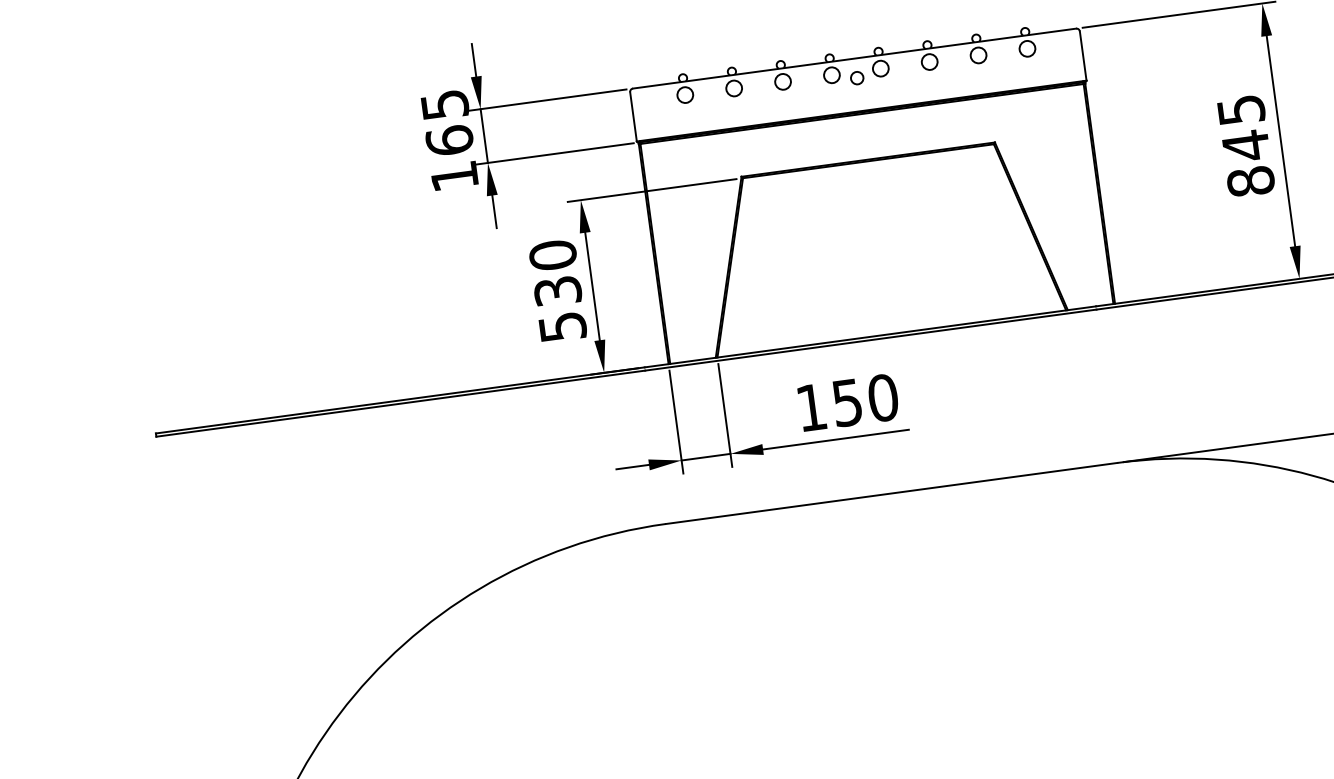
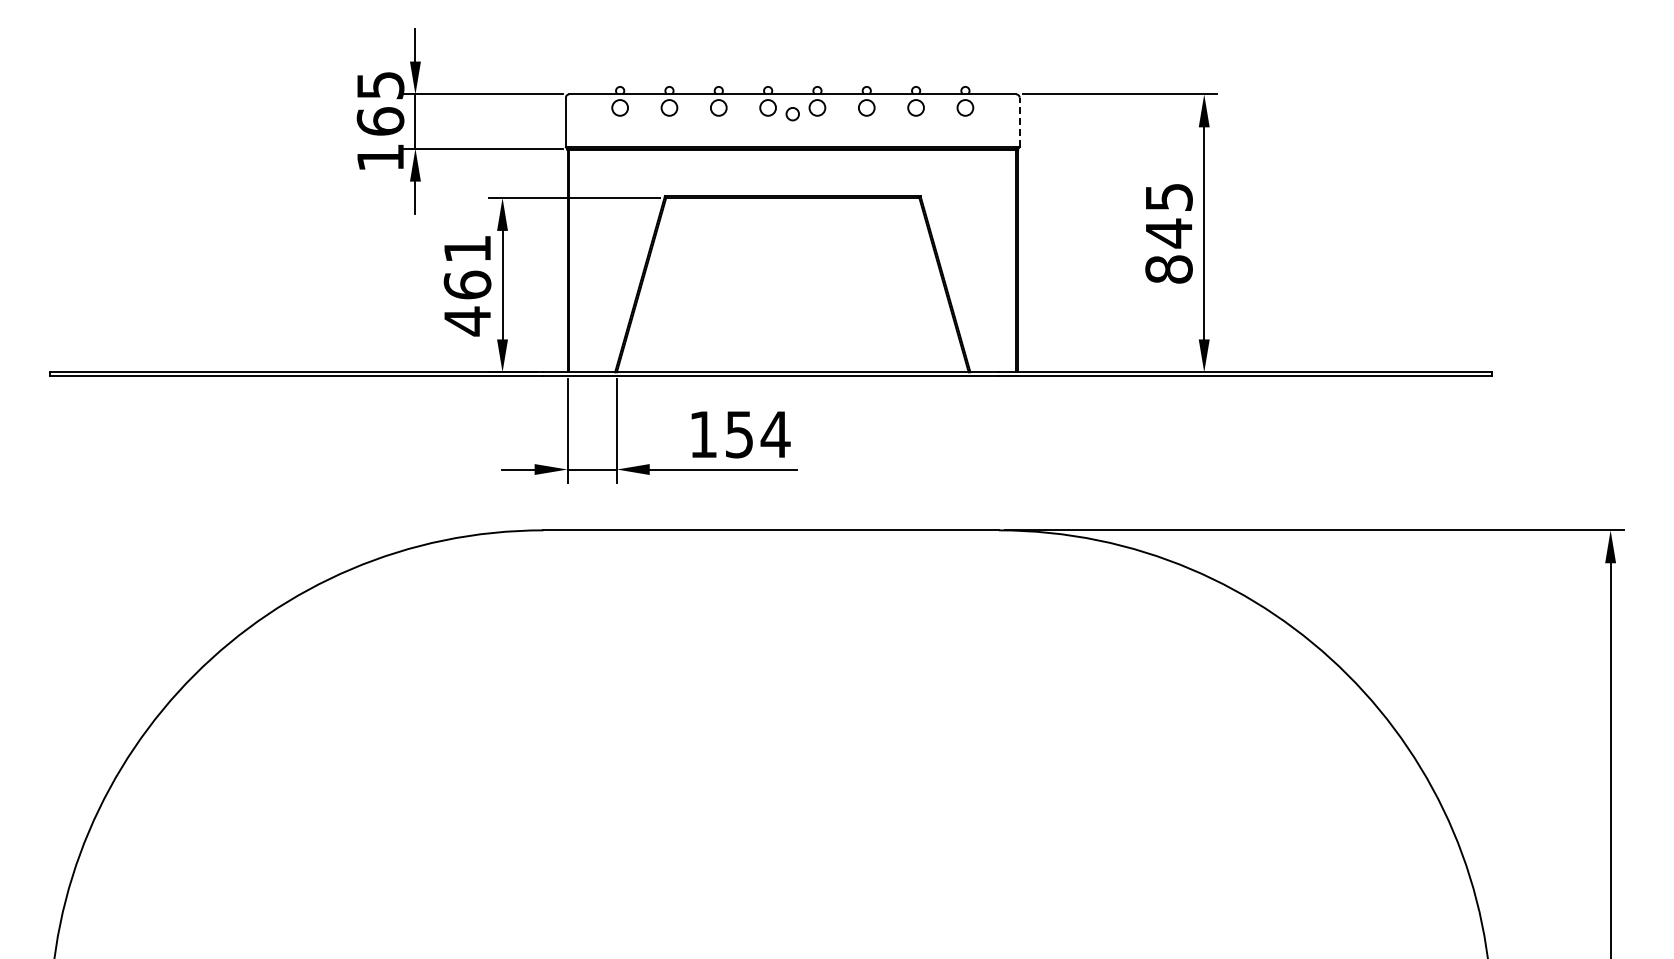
line: (1083, 56) -> (1019, 122), solid -> dashed
text: (557, 291) -> (467, 285), 530 -> 461
text: (883, 397) -> (775, 434), 150 -> 154

